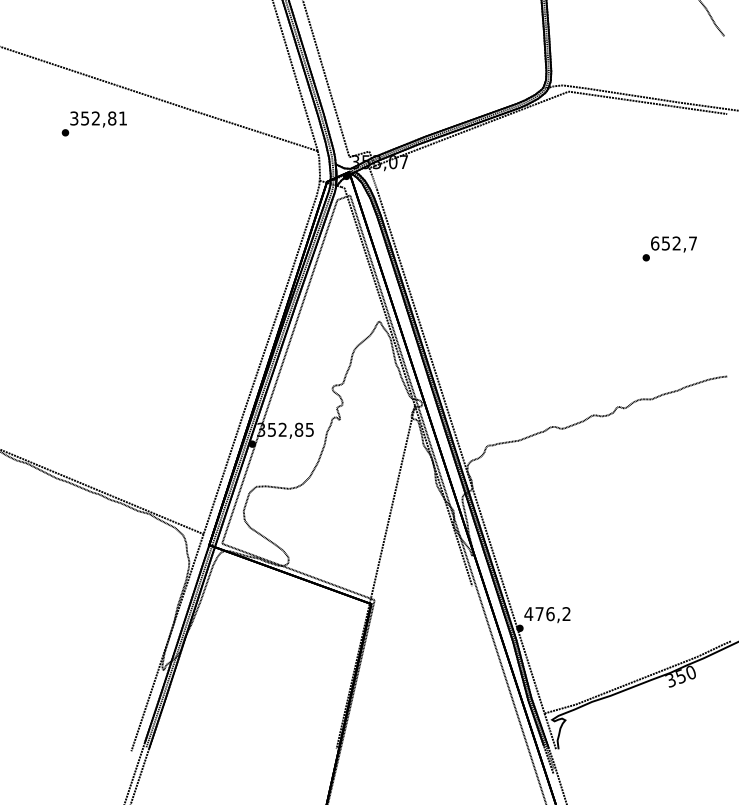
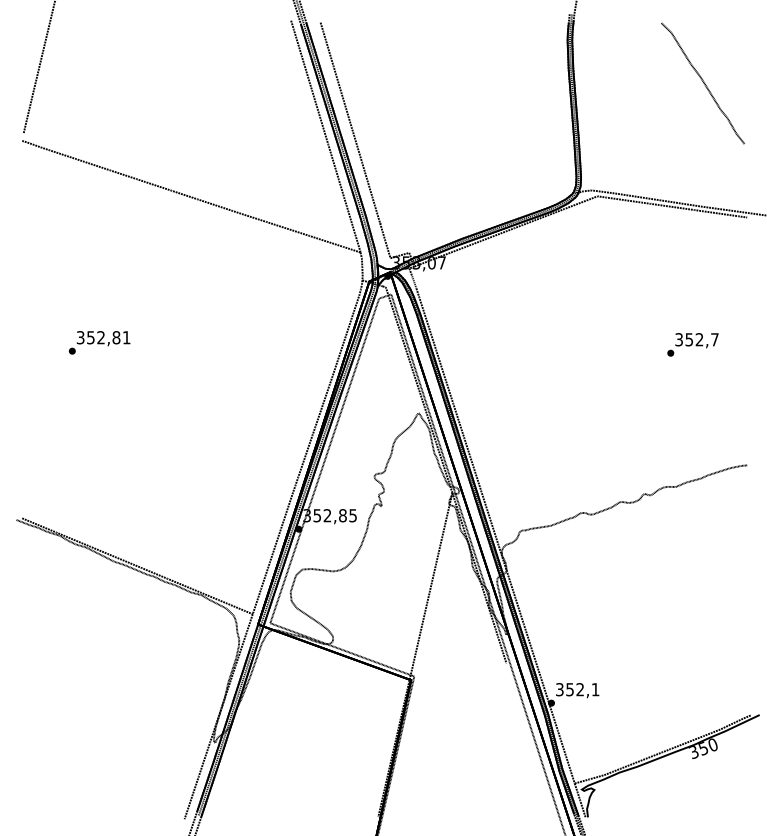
text: (94, 123) -> (99, 342), moved
text: (655, 243) -> (679, 339), 652,7 -> 352,7
text: (547, 613) -> (577, 689), 476,2 -> 352,1

